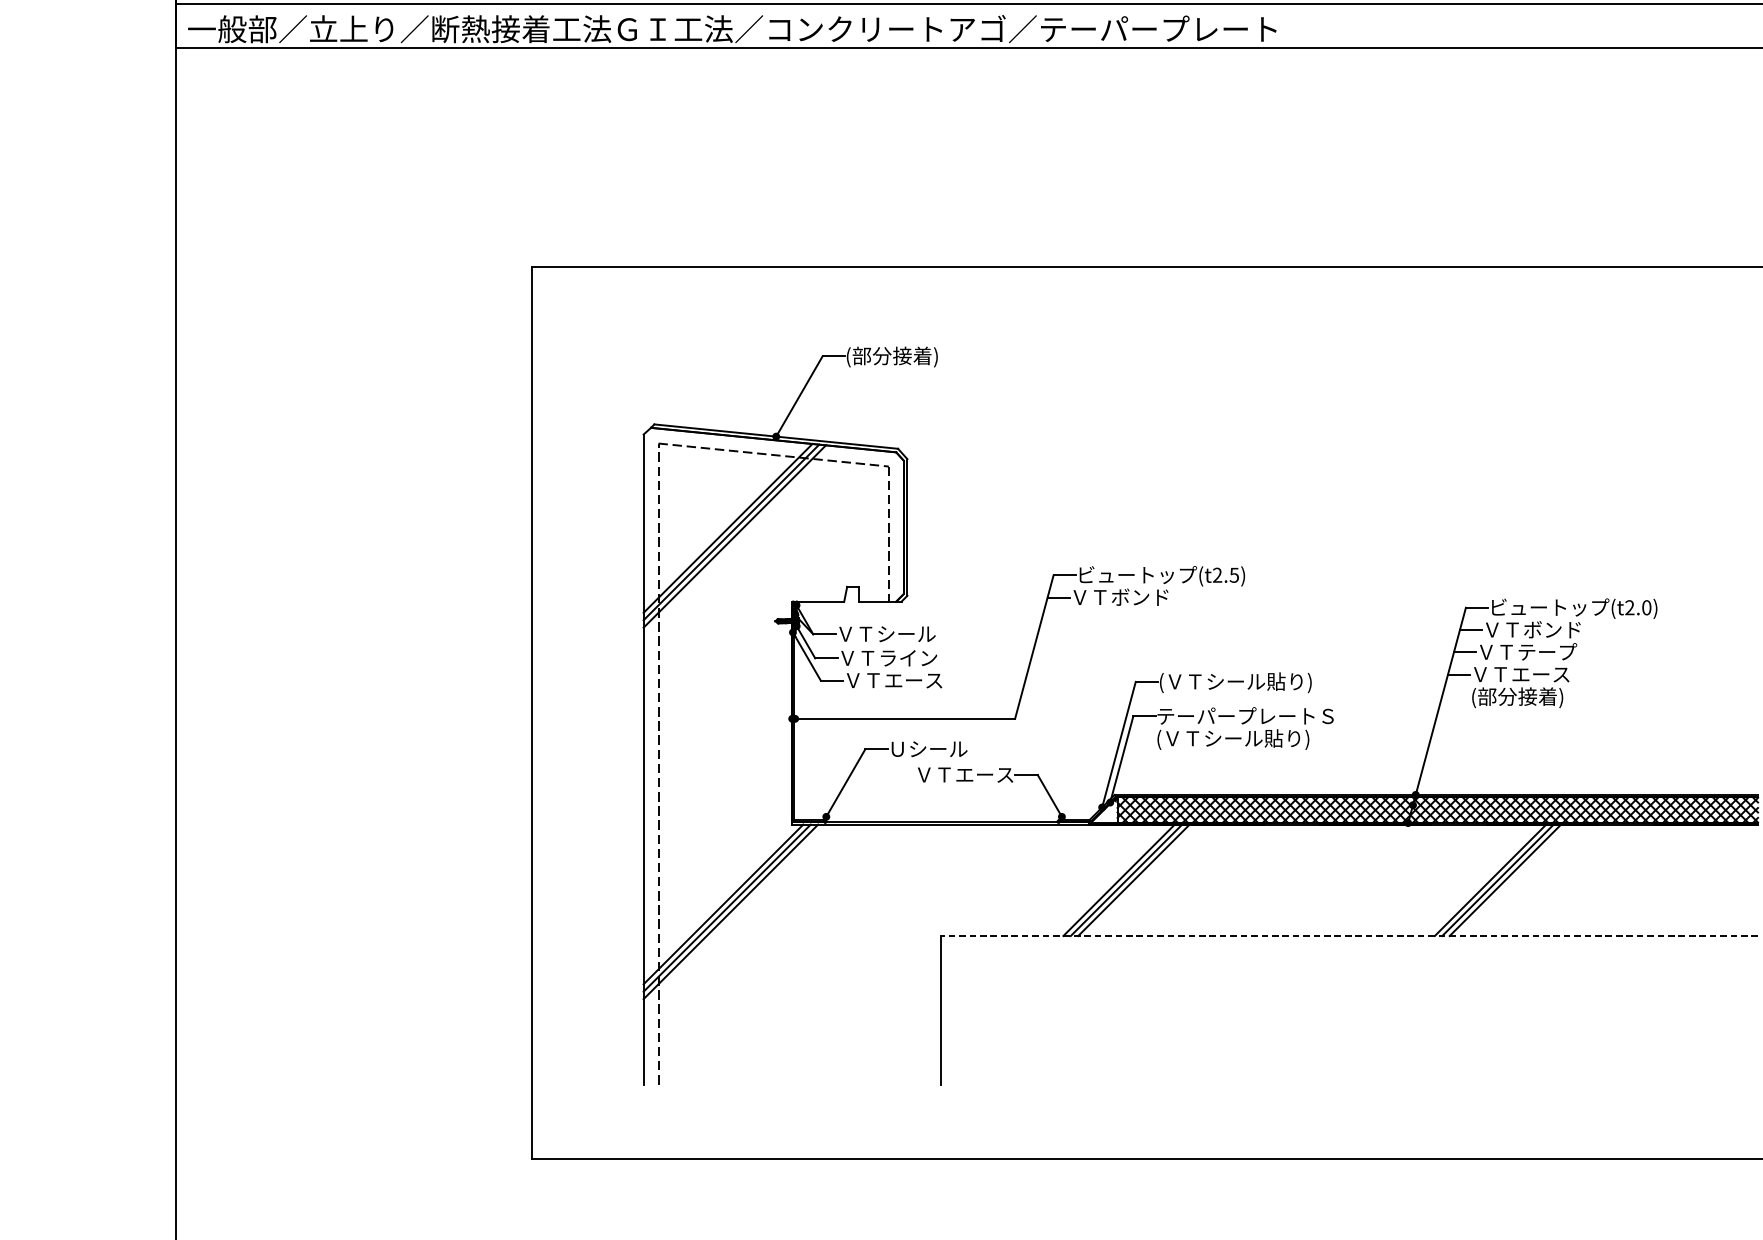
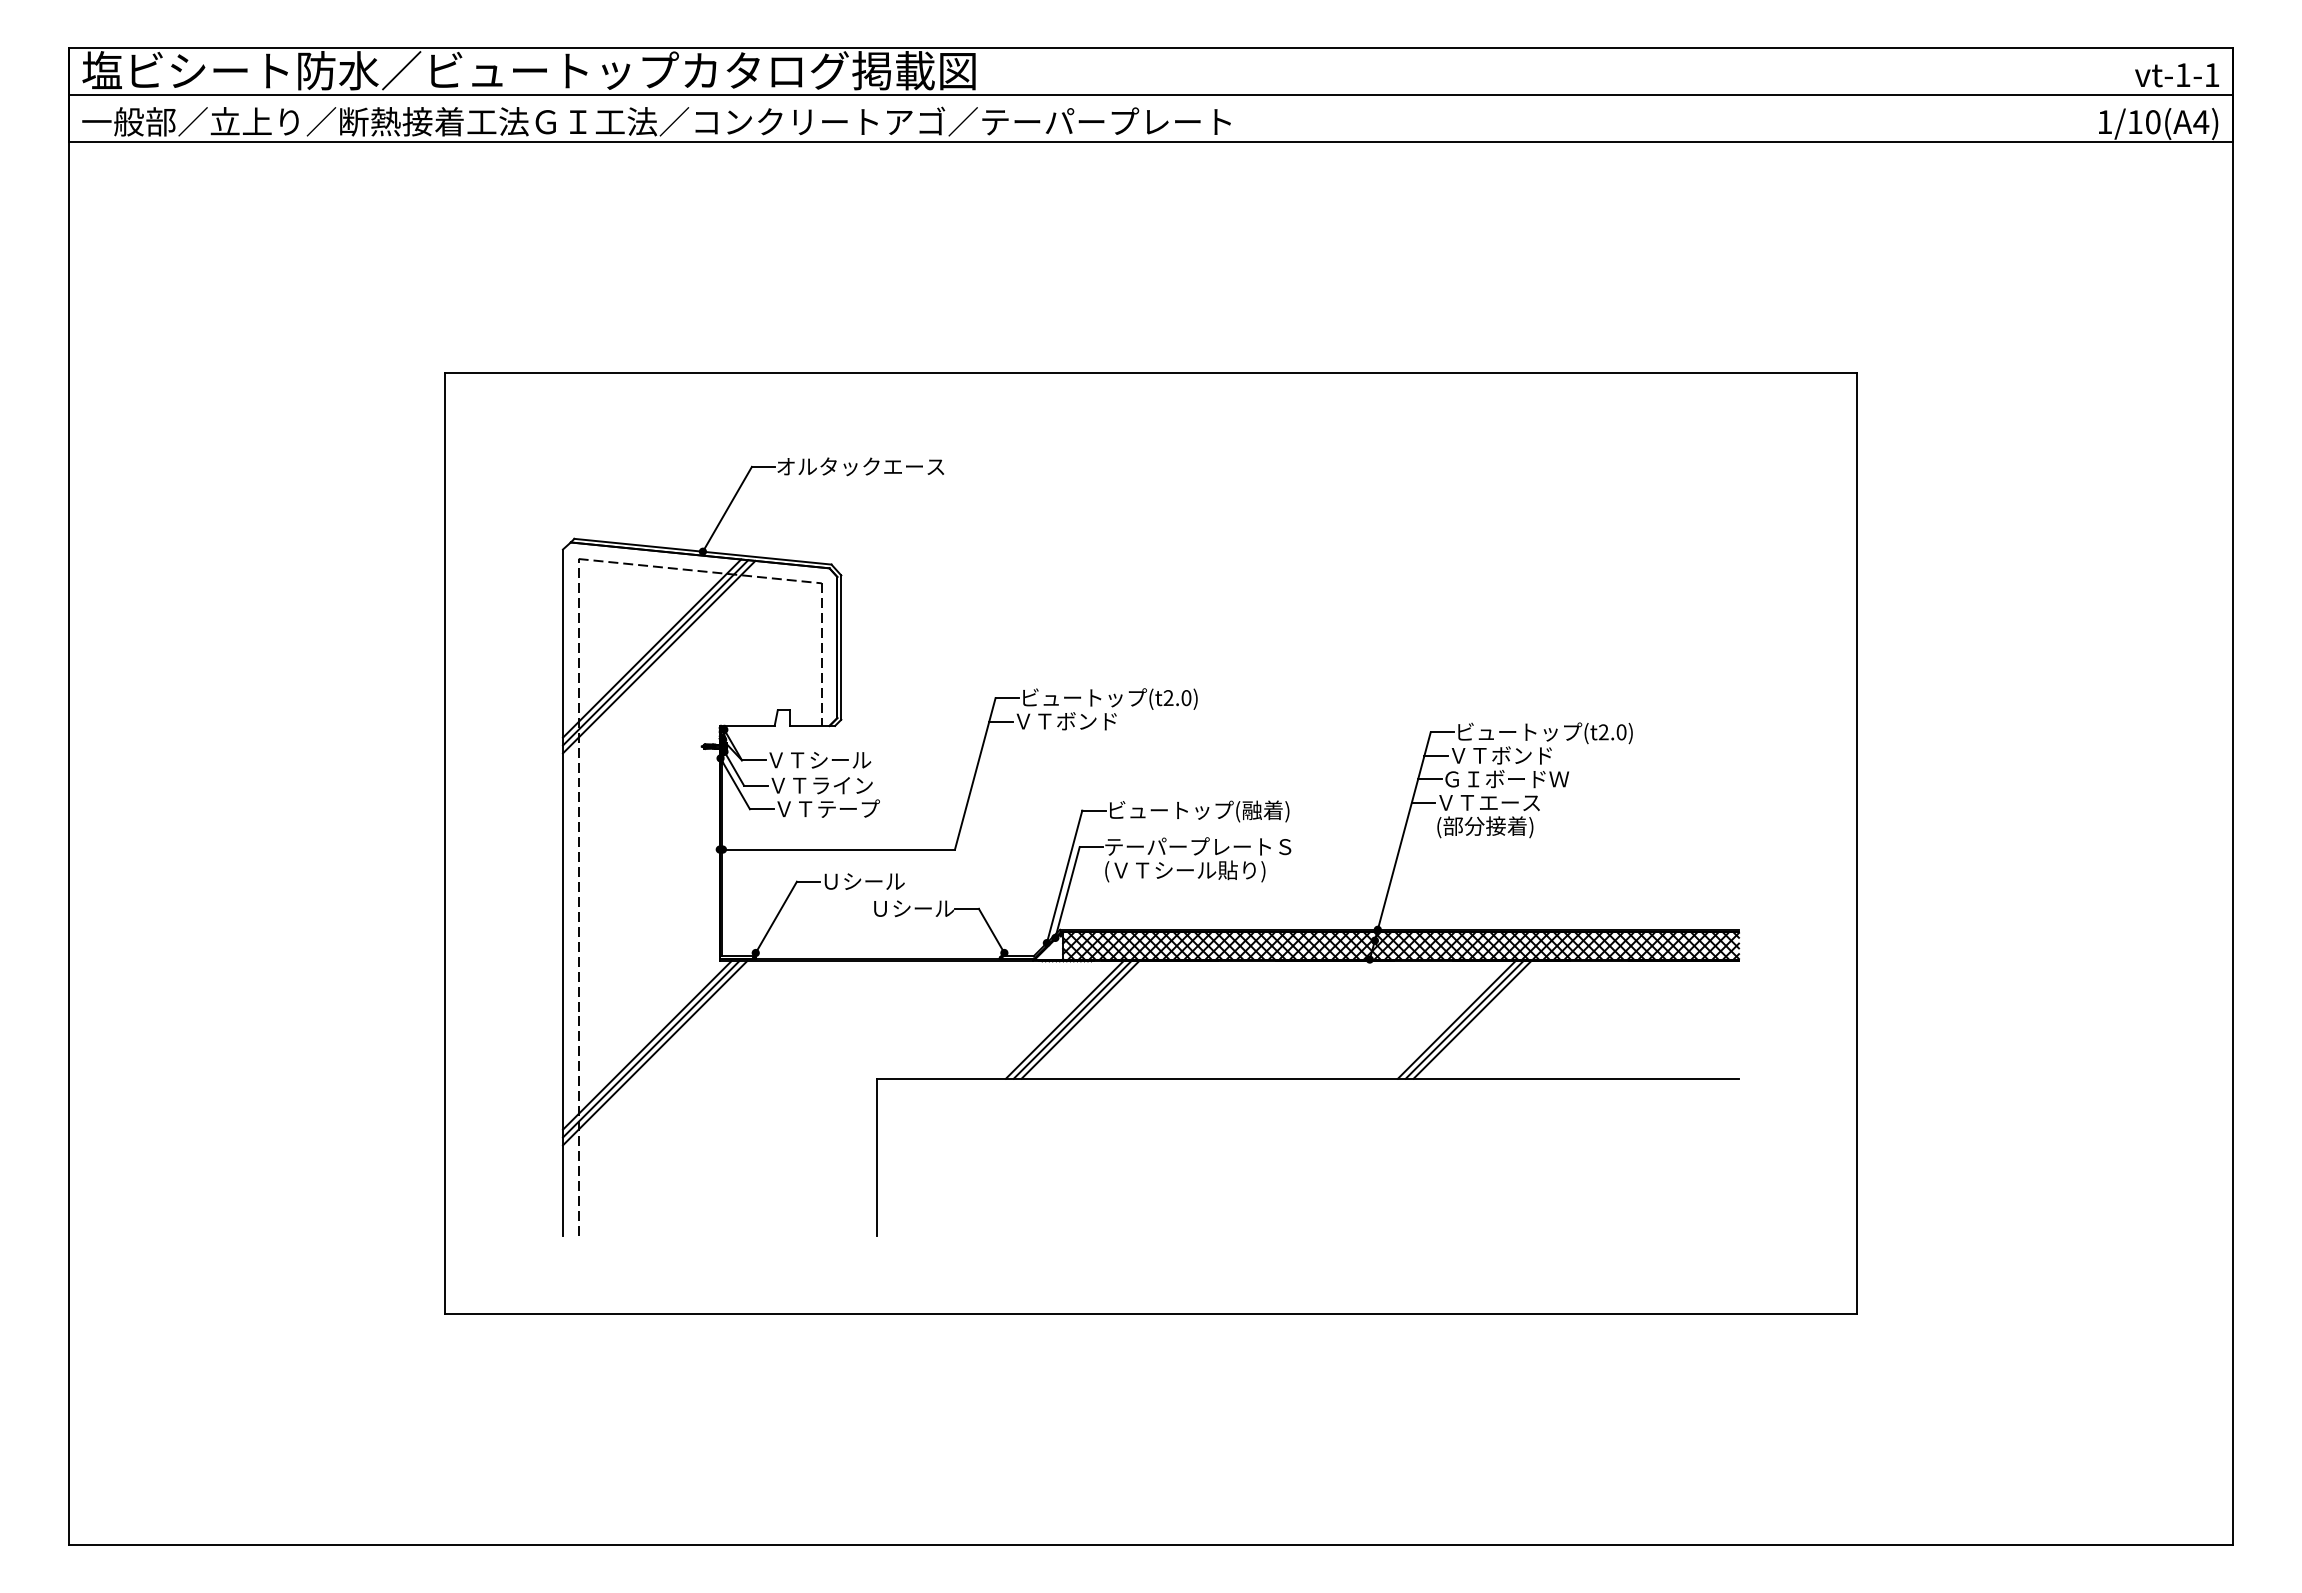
text: (925, 356) -> (860, 467), (部分接着) -> オルタックエース
text: (1234, 574) -> (1186, 697), (t2.5) -> (t2.0)
text: (1538, 651) -> (1507, 778), ＶＴテープ -> ＧＩボードＷ
text: (914, 679) -> (848, 808), ＶＴエース -> ＶＴテープ
text: (1245, 682) -> (1198, 811), (ＶＴシール貼り) -> ビュートップ(融着)
text: (966, 774) -> (903, 908), ＶＴエース -> Ｕシール
line: (1349, 935) -> (1307, 1078), dashed -> solid

